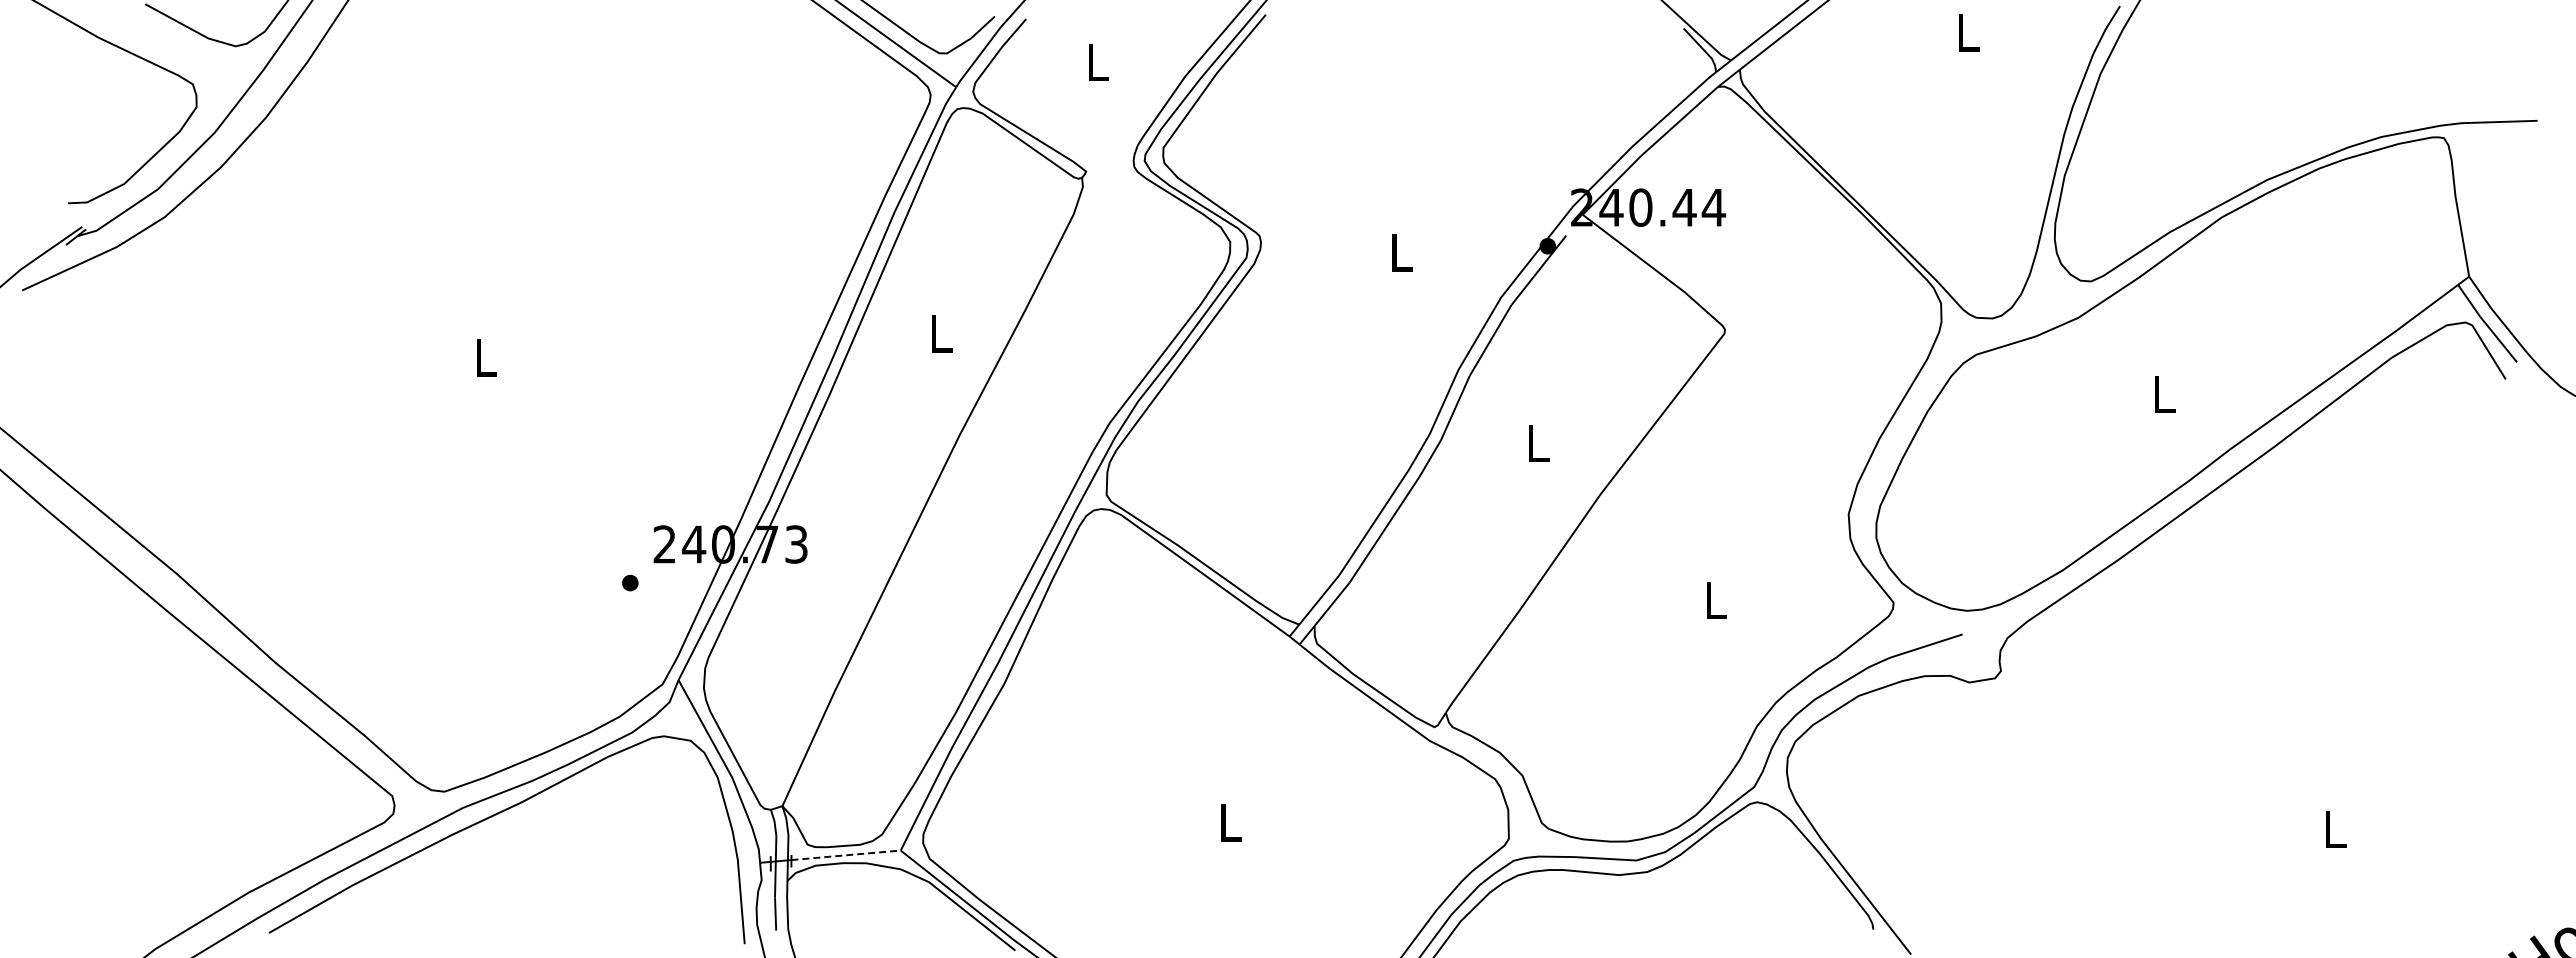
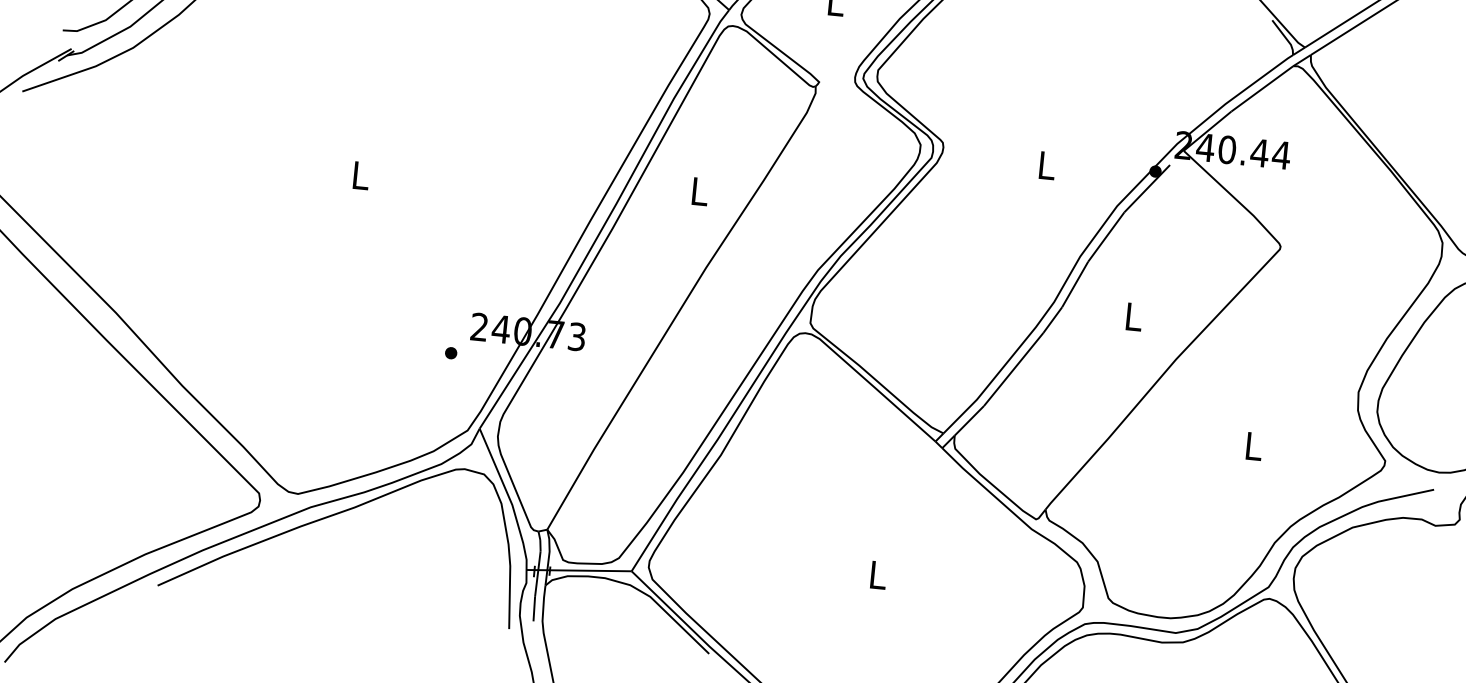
line: (846, 855) -> (591, 570), dashed -> solid

